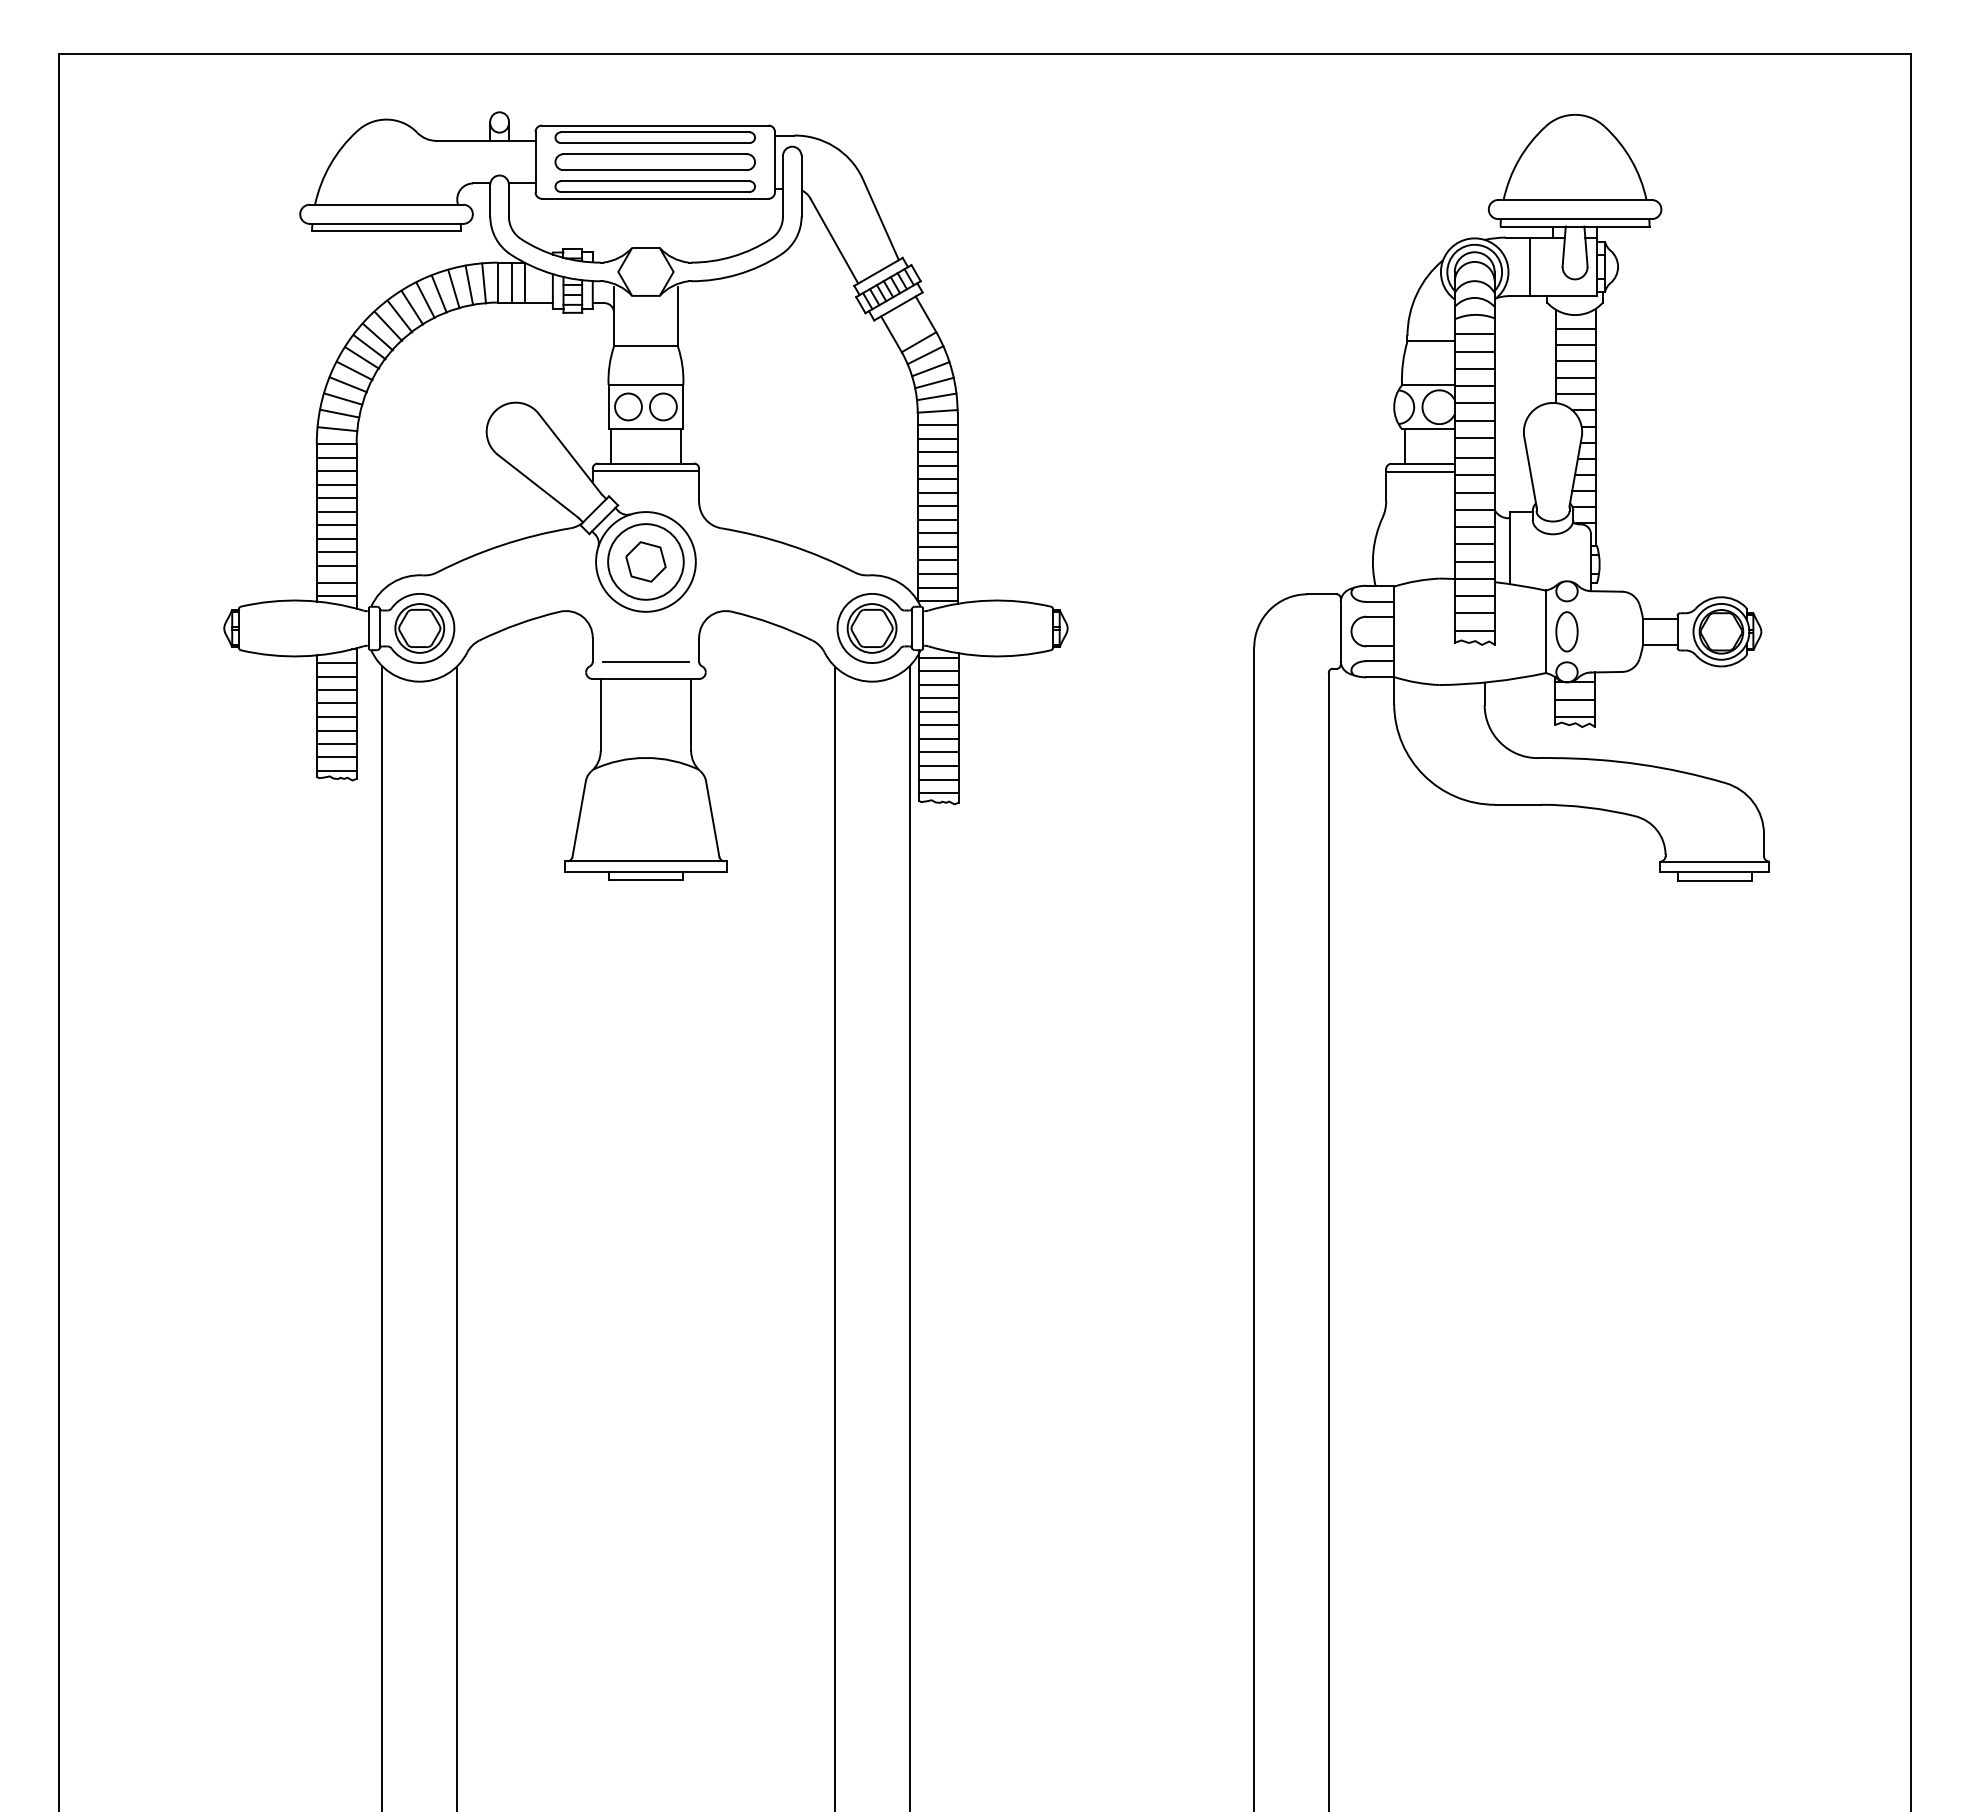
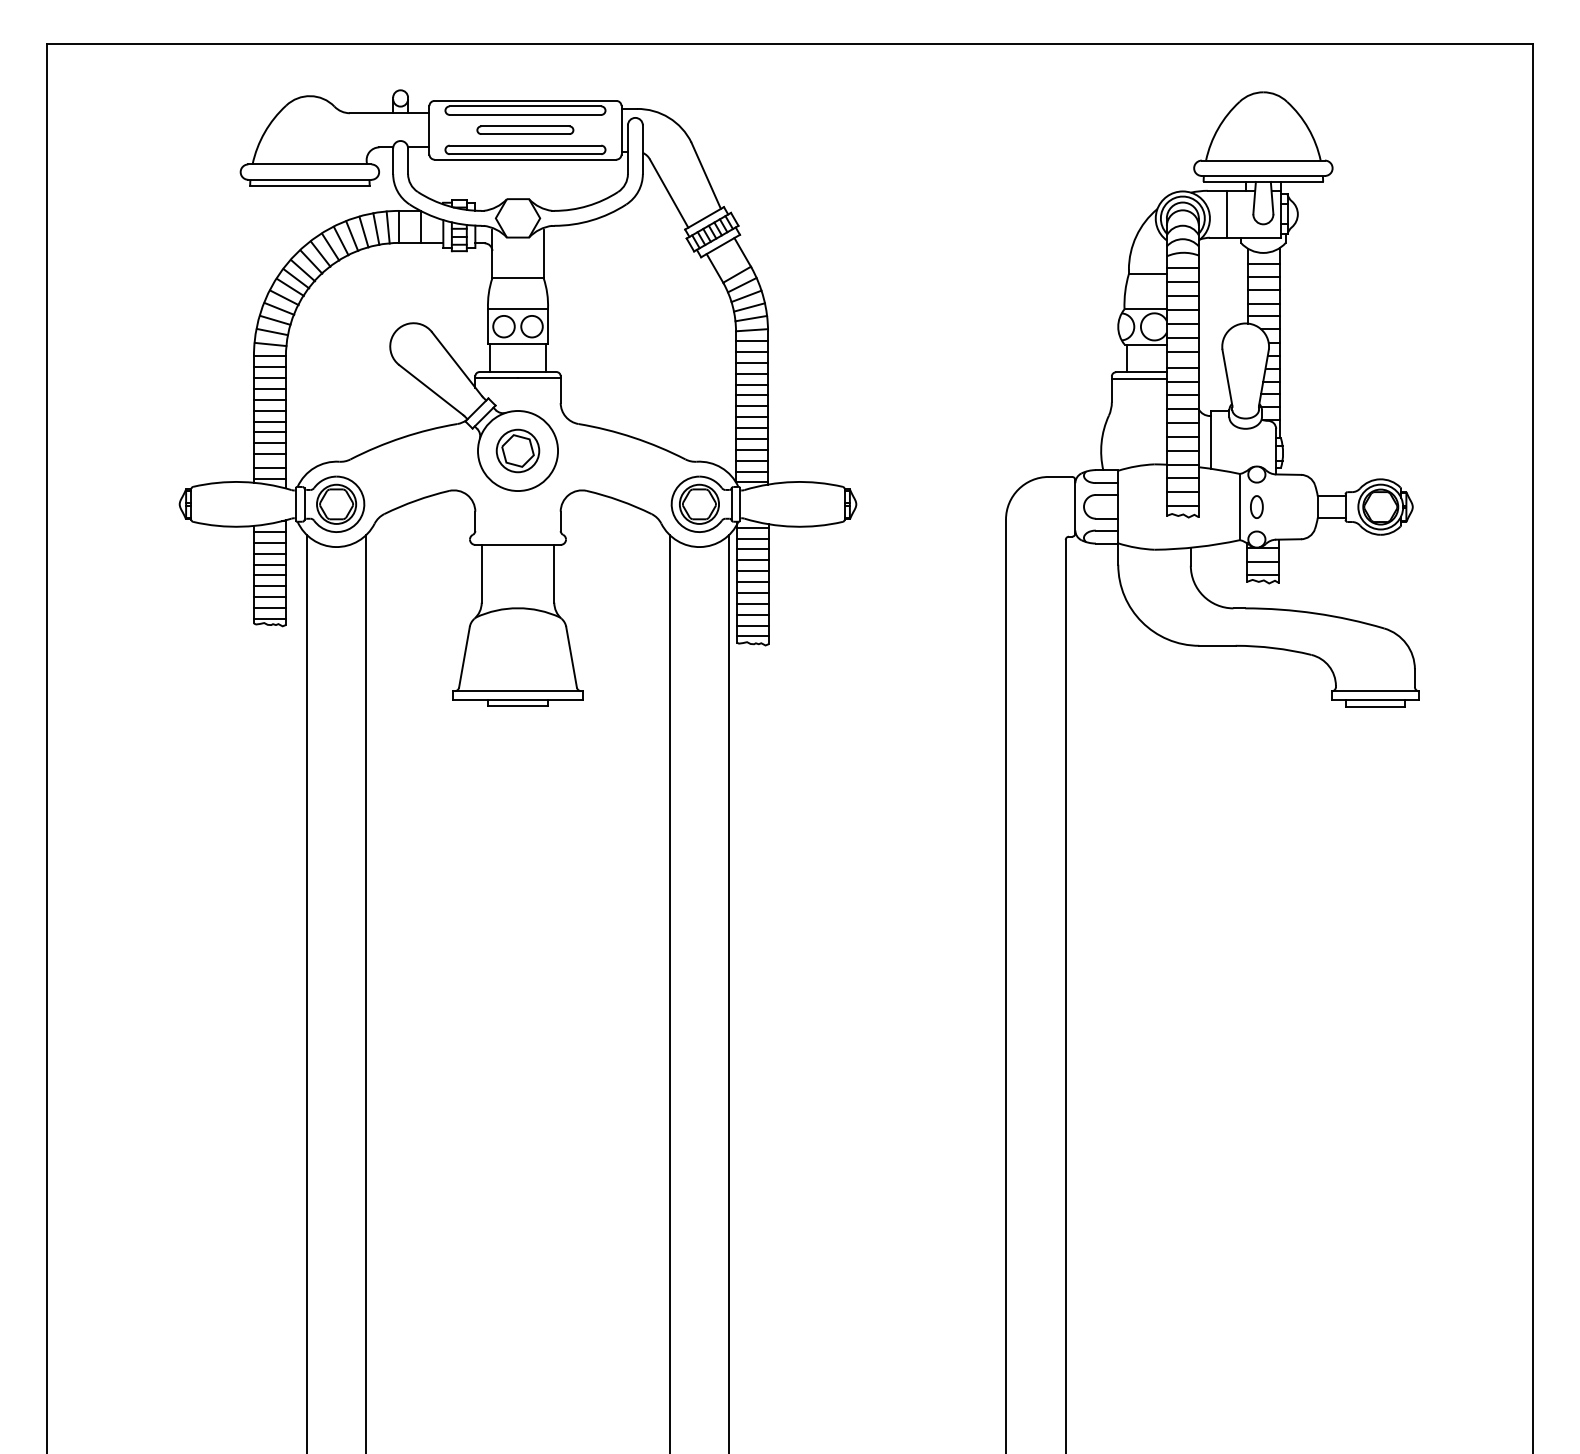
part: (654, 161) -> (524, 129), size x0.6
line: (511, 282) -> (410, 226), removed
circle: (645, 561) -> (517, 450), size x0.7
part: (1566, 631) -> (1256, 506), size x0.7
line: (645, 661) -> (517, 530), removed

